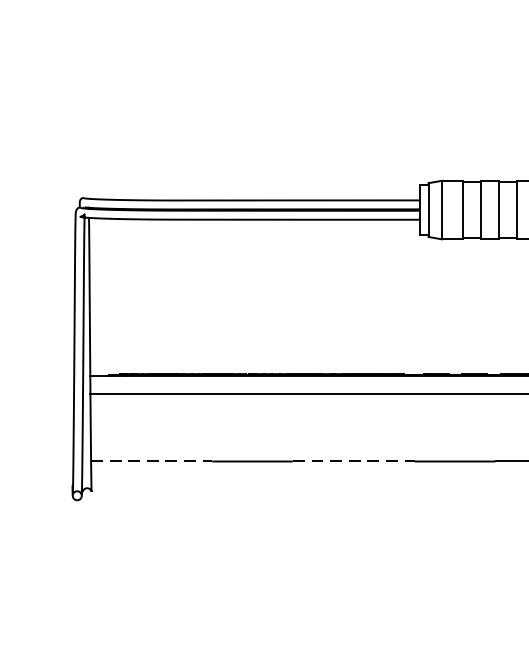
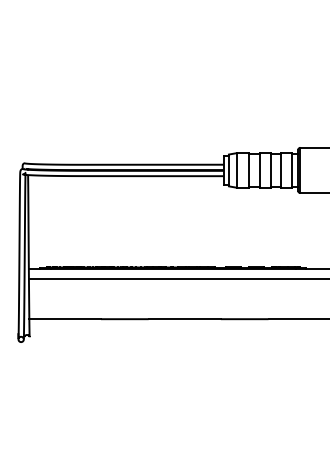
line: (152, 462) -> (65, 319), dashed -> solid
line: (355, 462) -> (185, 319), dashed -> solid

